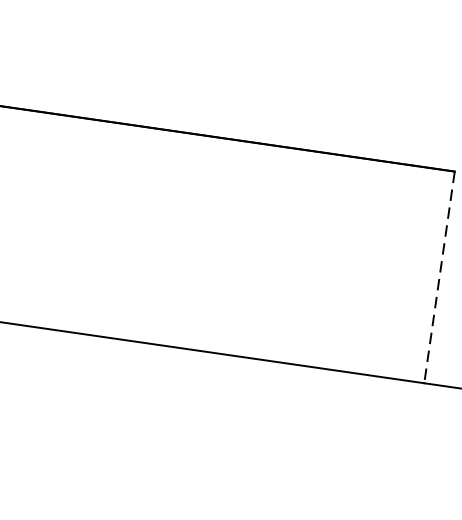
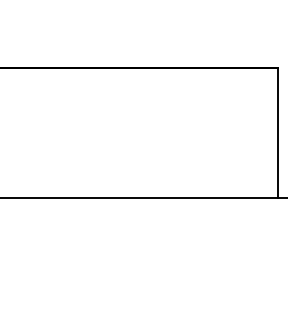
line: (439, 278) -> (278, 133), dashed -> solid

